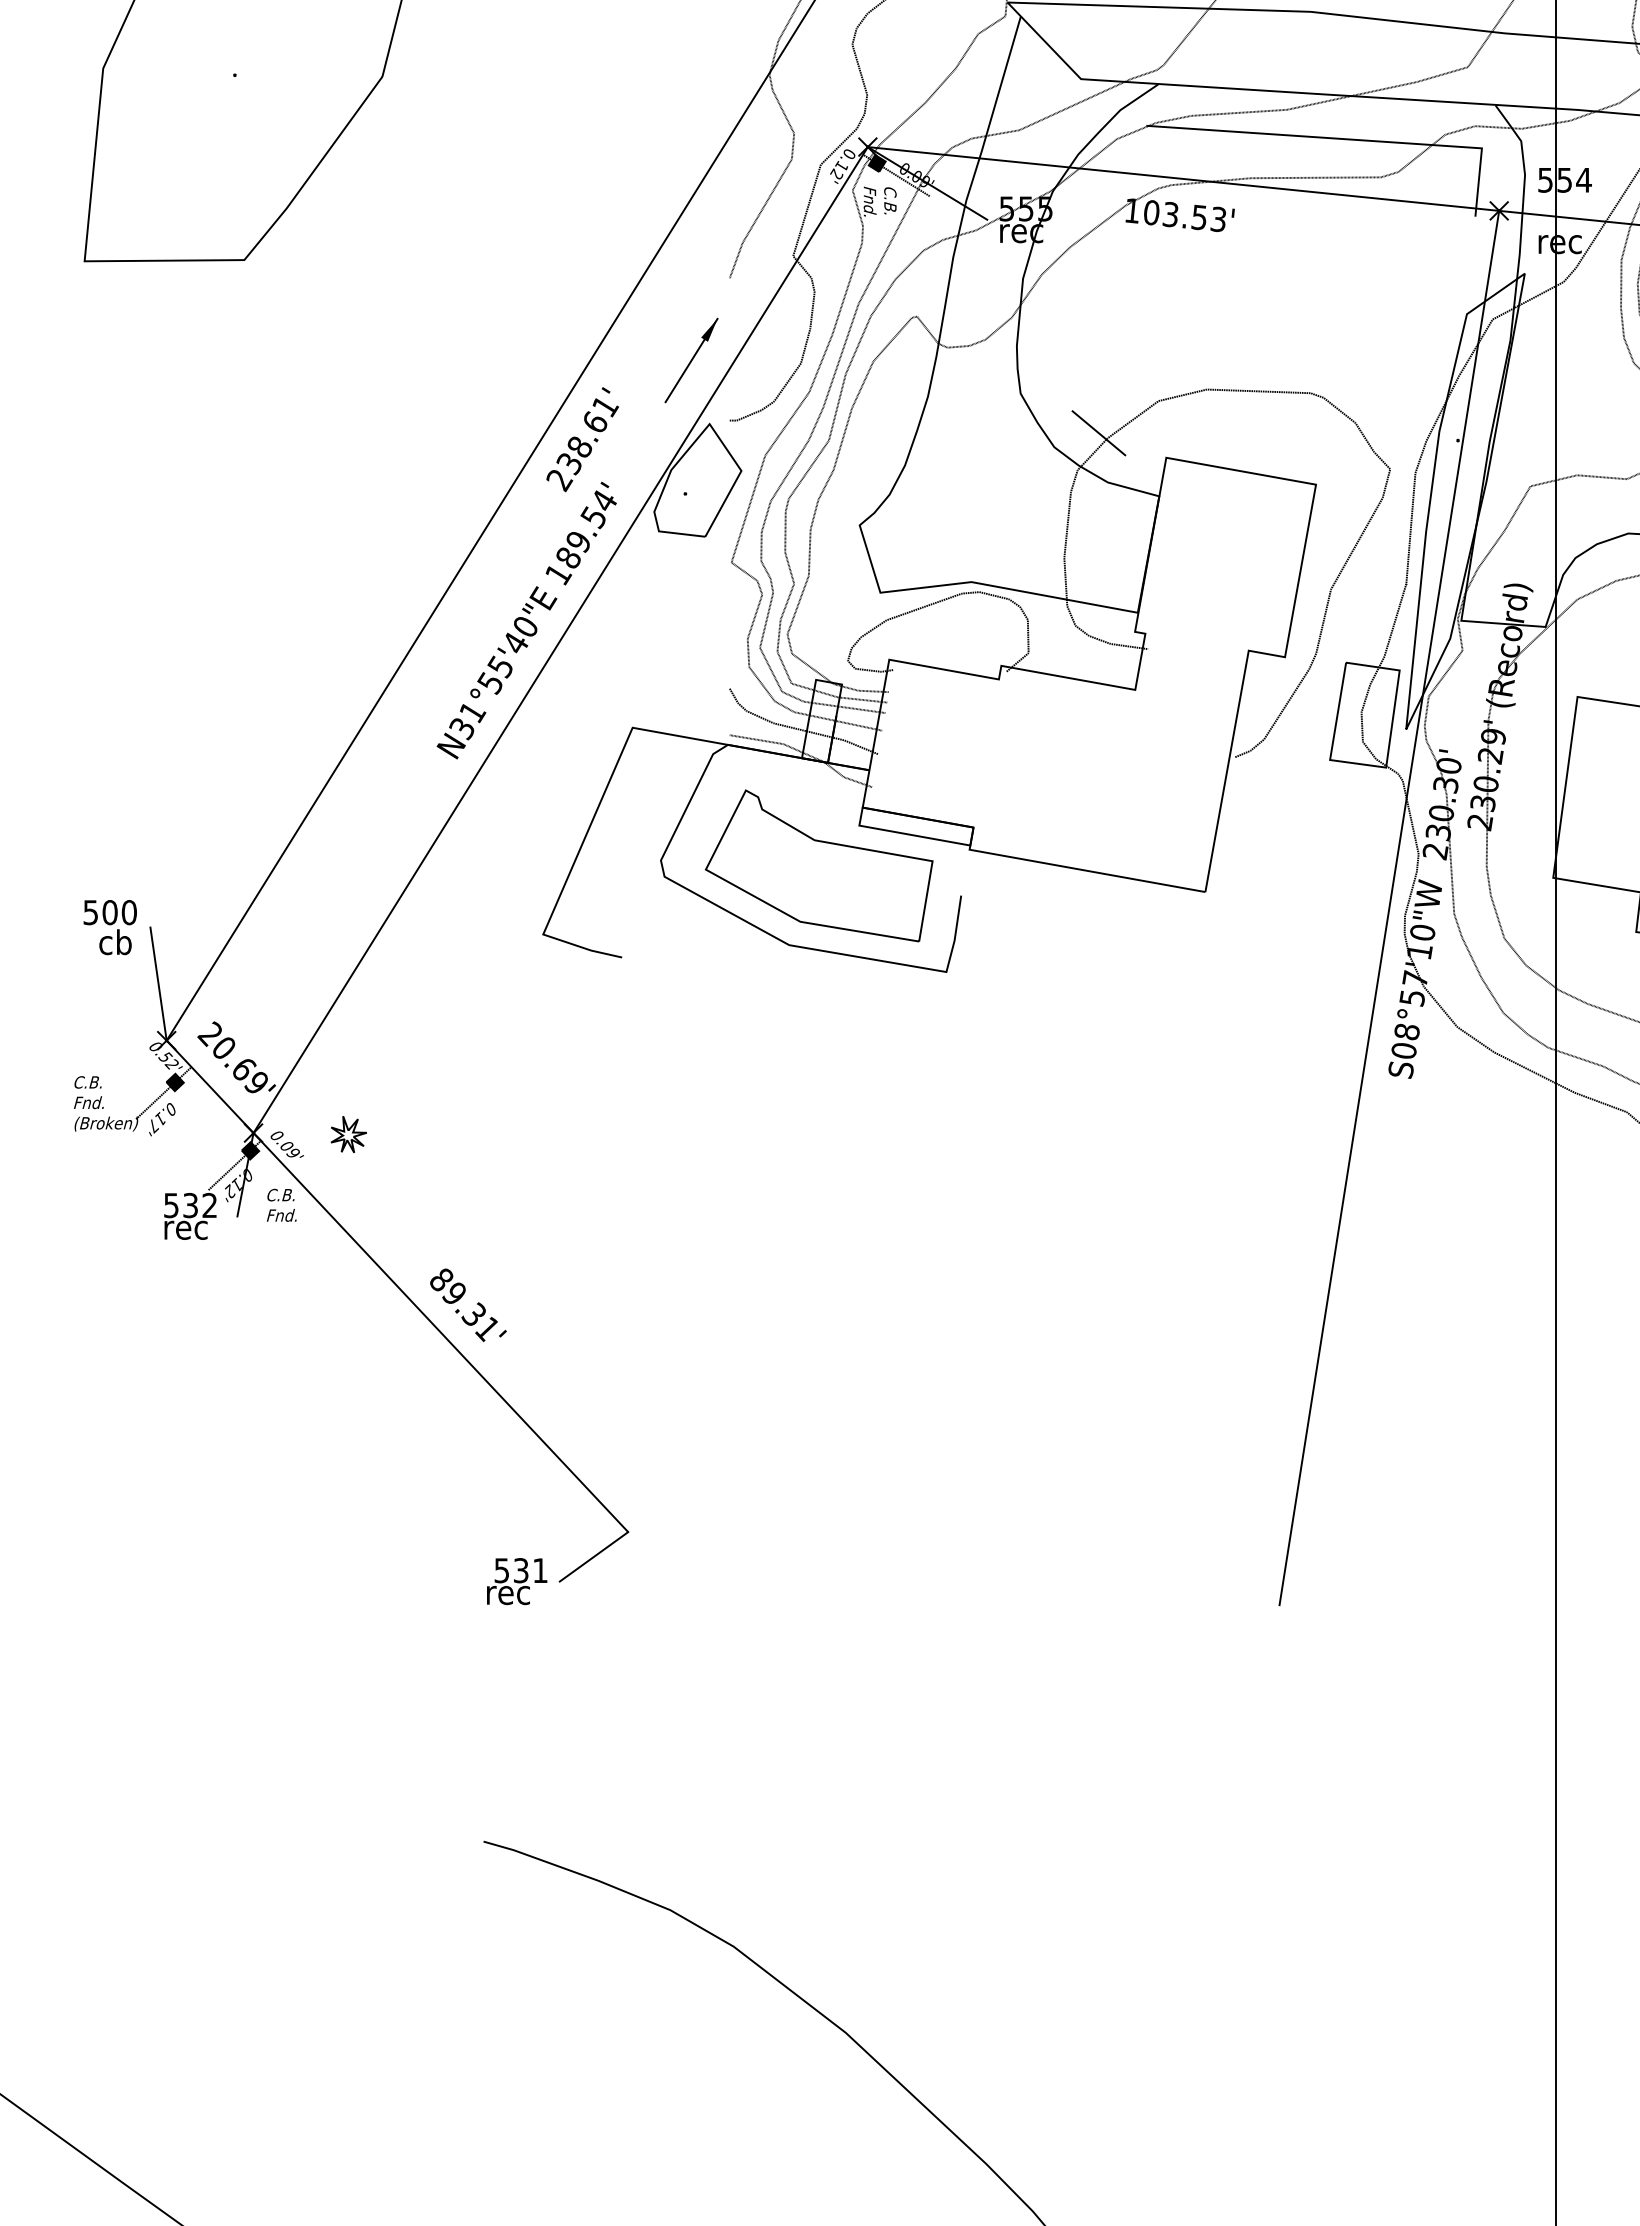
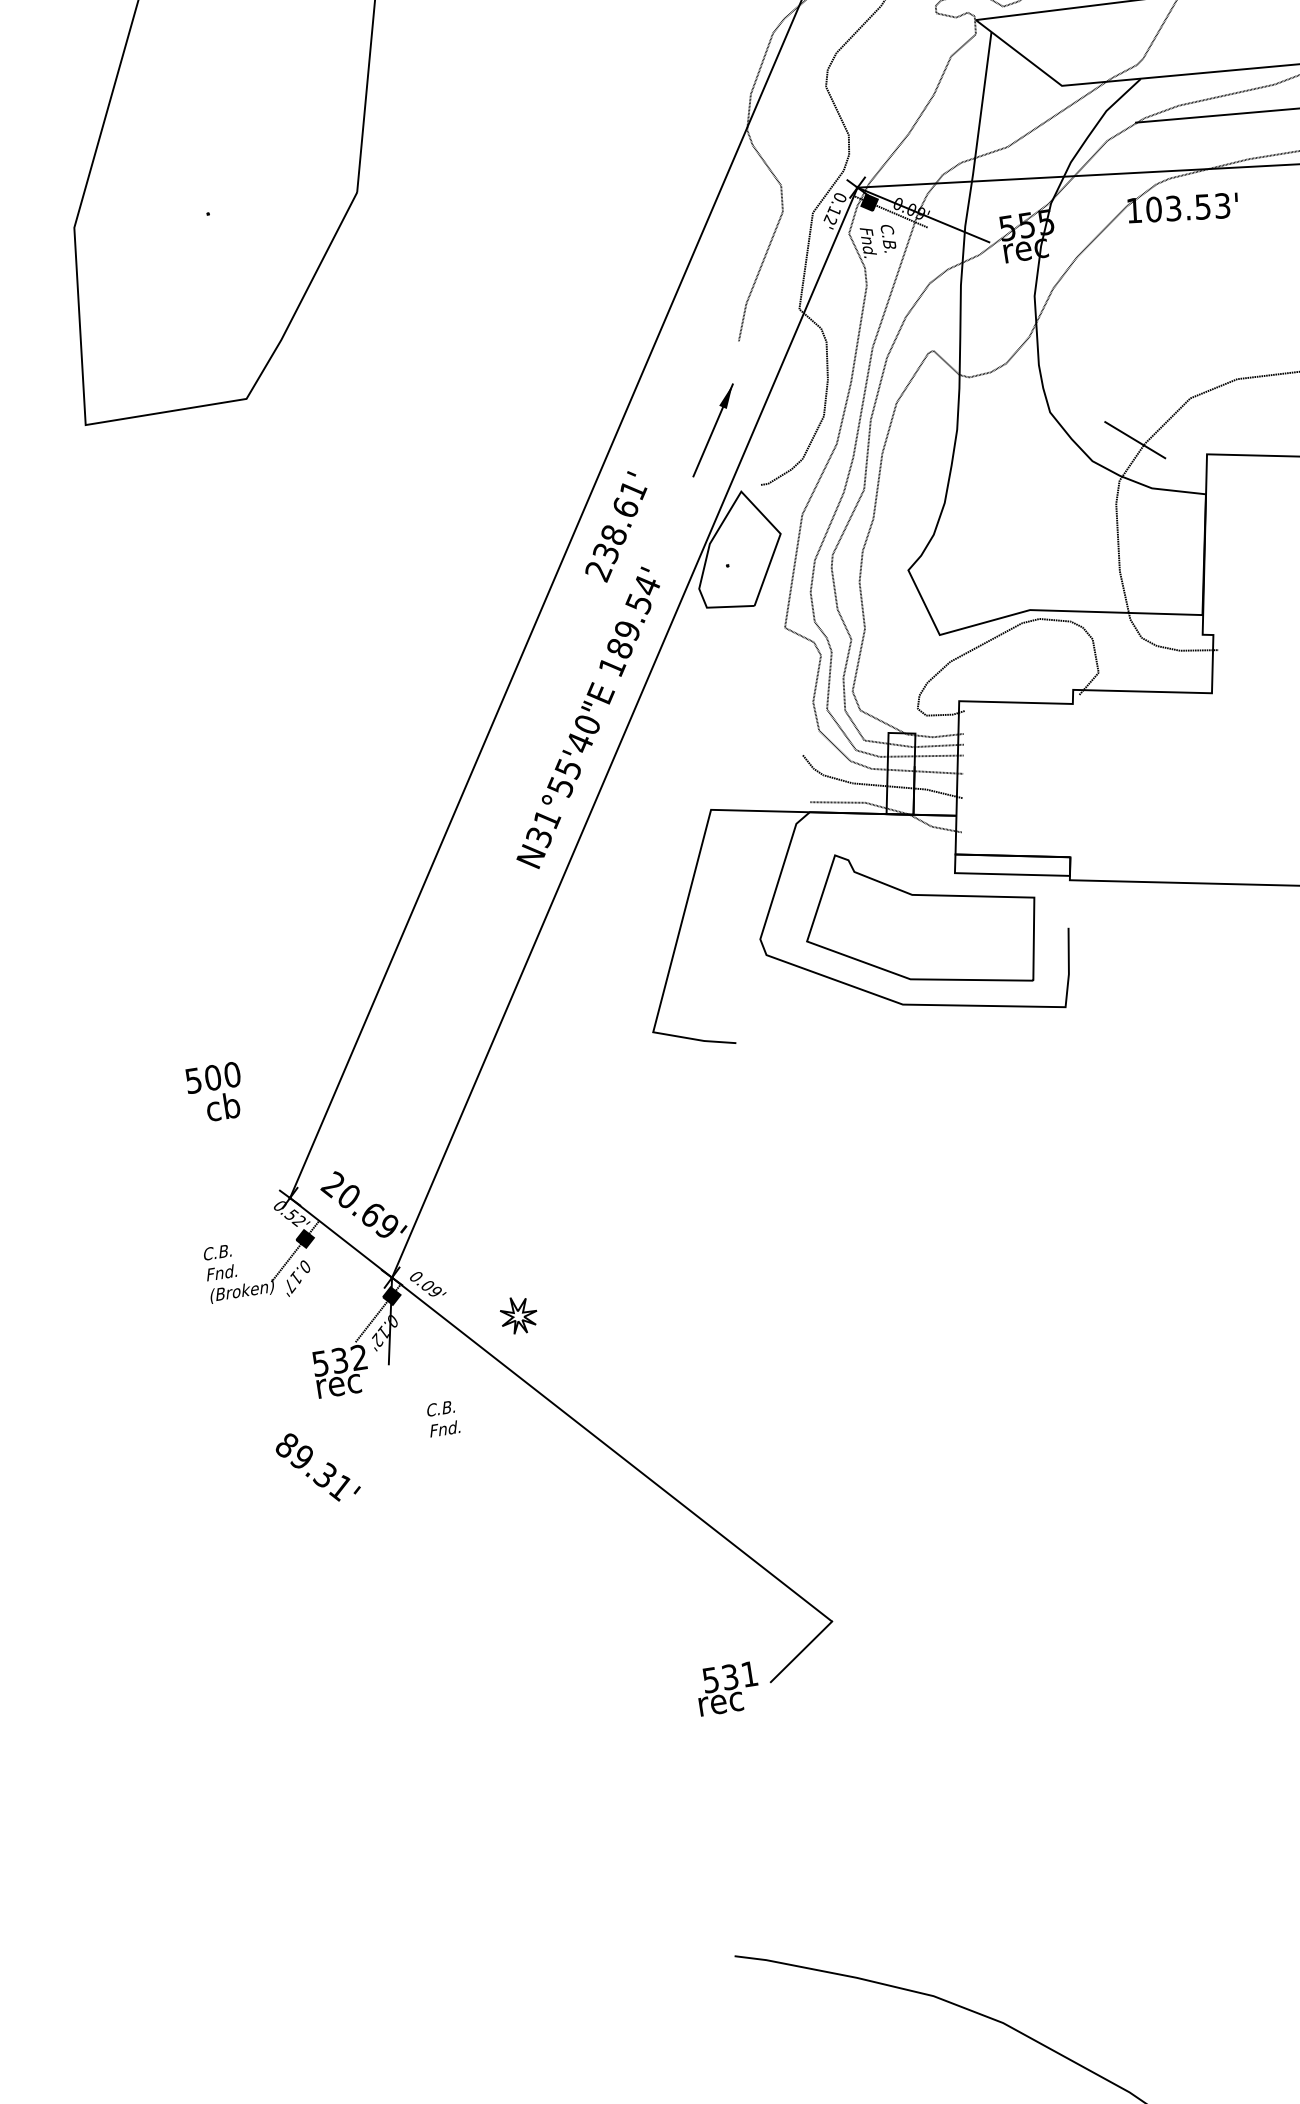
line: (158, 983) -> (272, 1141), removed
part: (348, 1134) -> (518, 1315), moved
text: (281, 1204) -> (442, 1417), moved
text: (468, 1304) -> (317, 1466), moved

